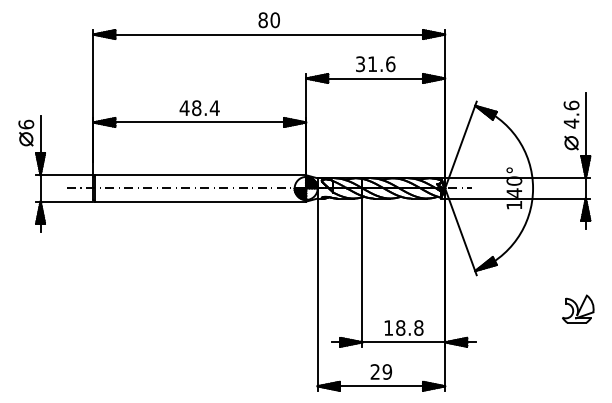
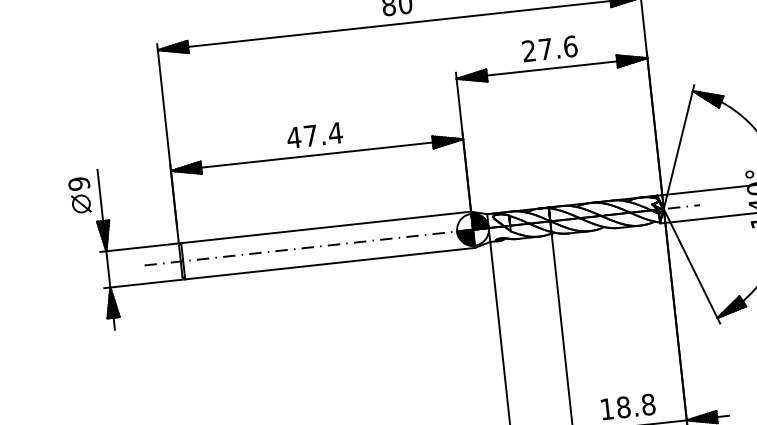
text: (366, 64) -> (537, 50), 31.6 -> 27.6
text: (196, 108) -> (310, 136), 48.4 -> 47.4
text: (26, 124) -> (79, 183), 6 -> 9

